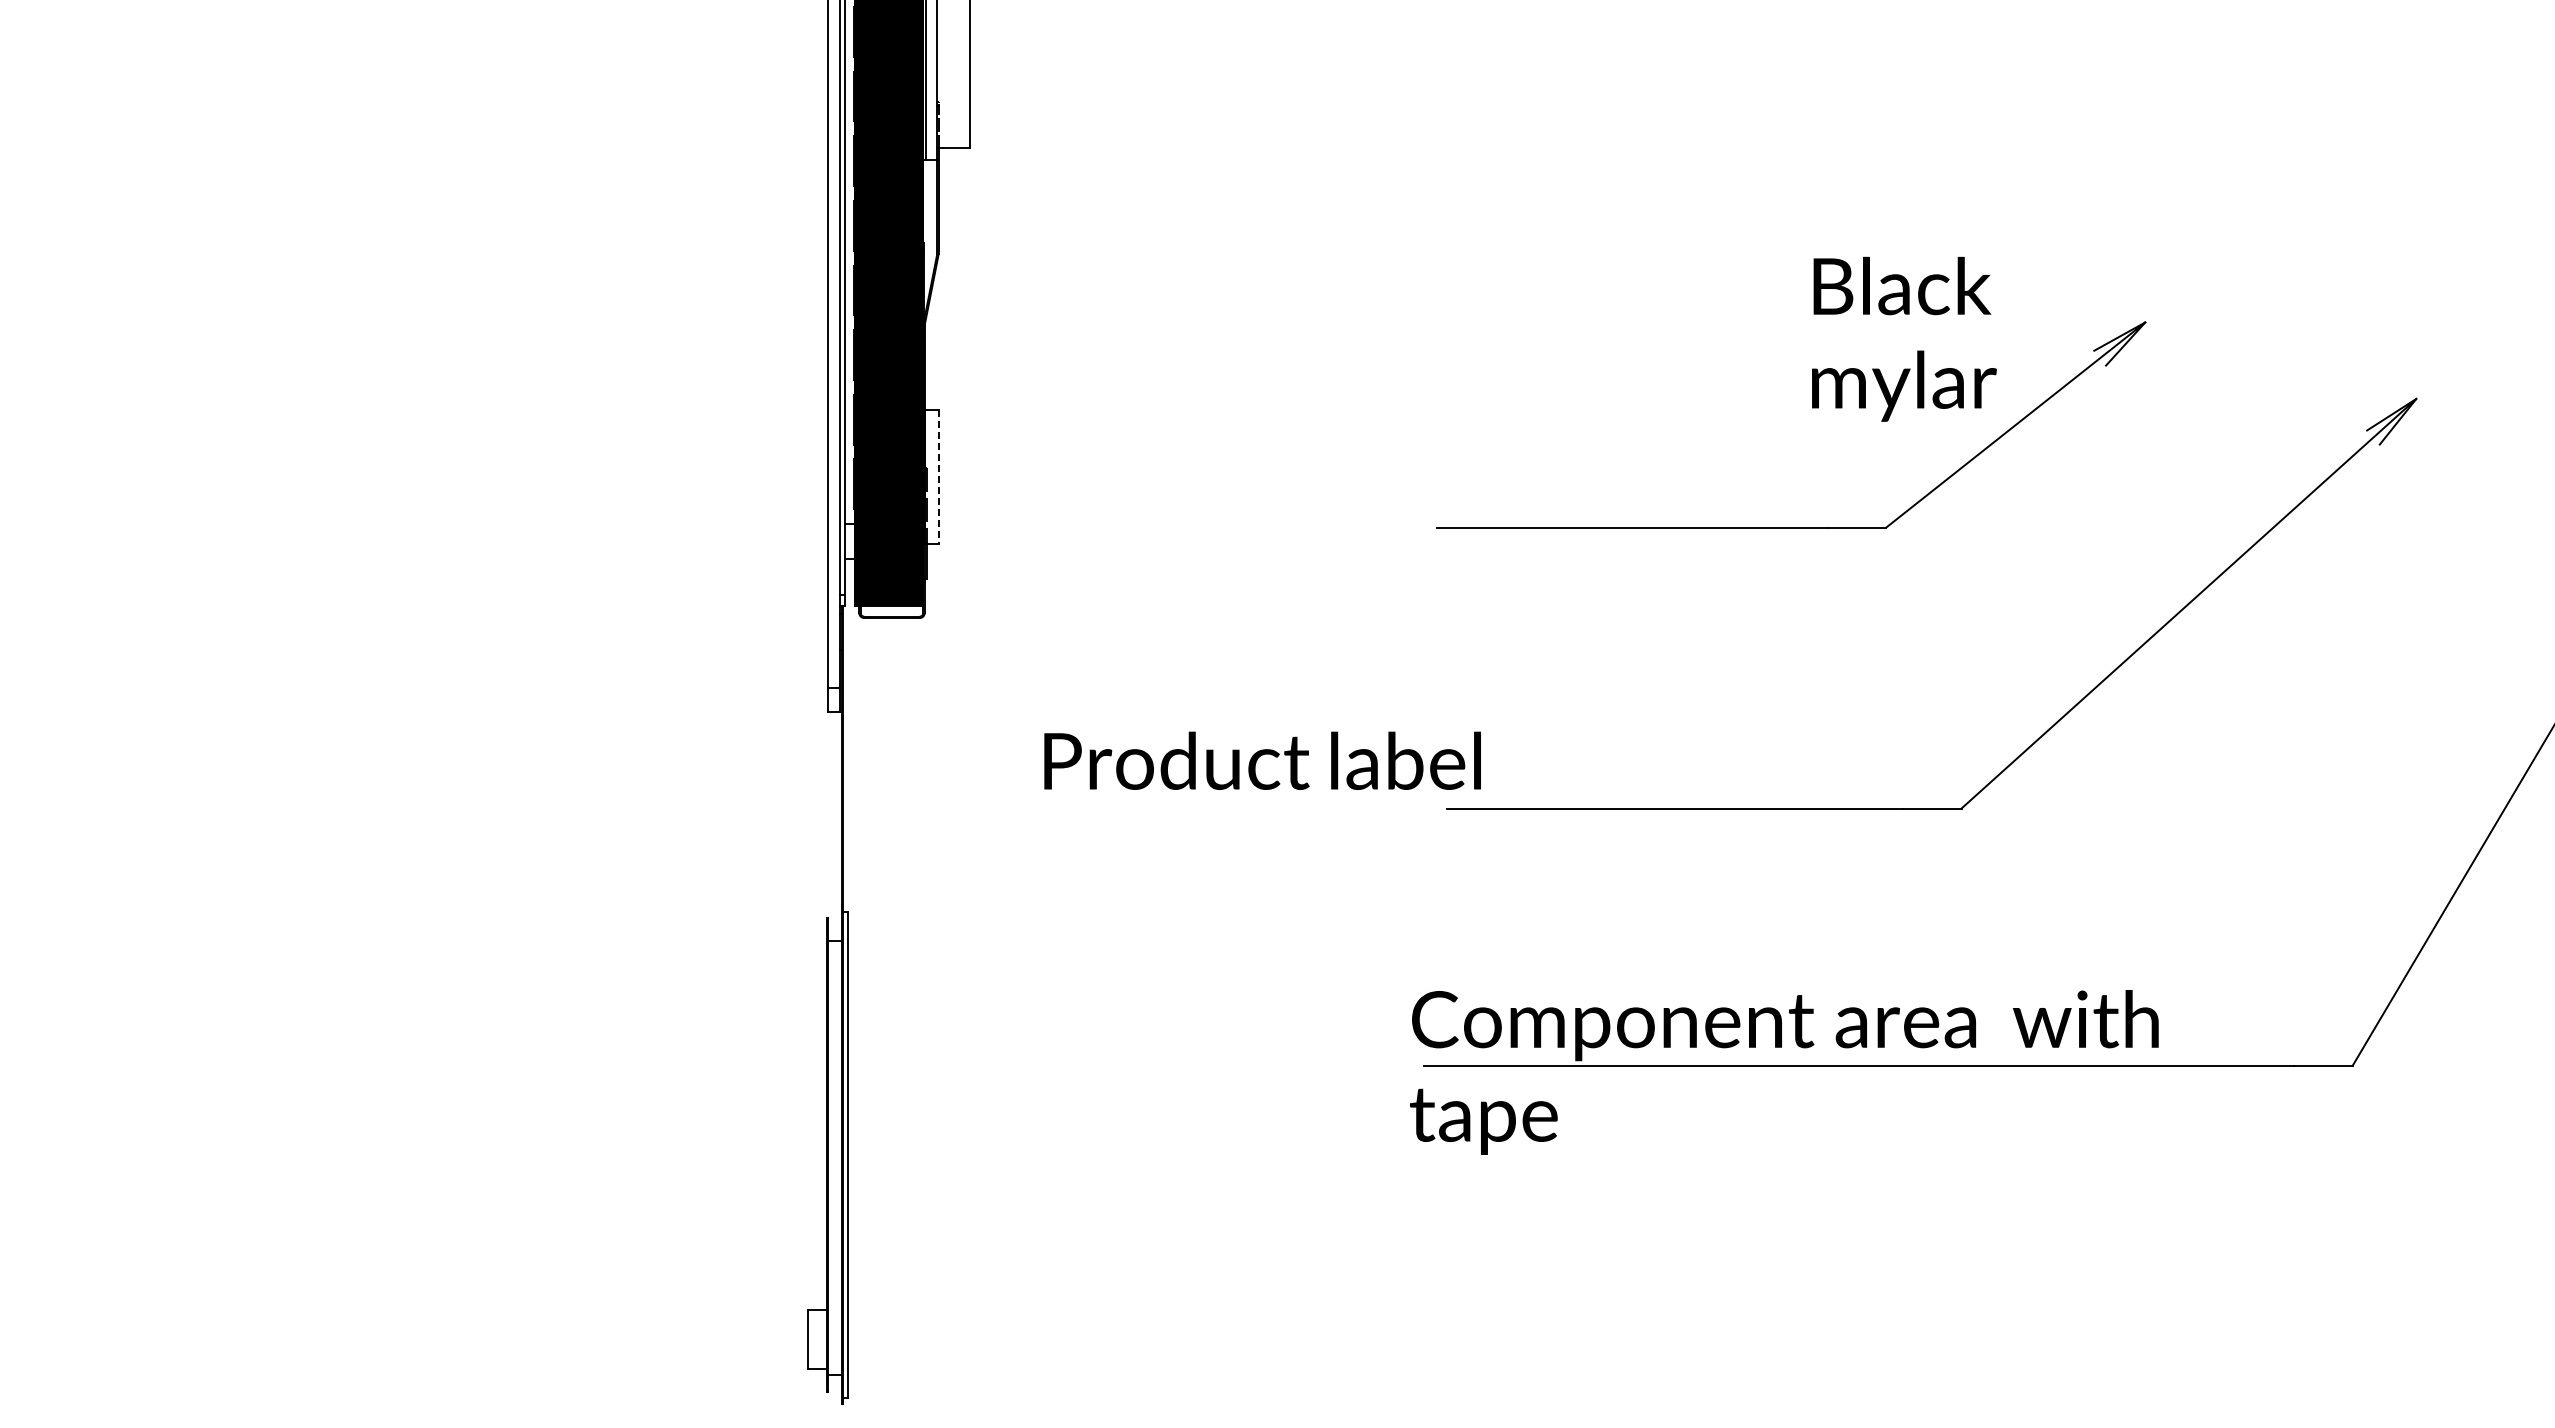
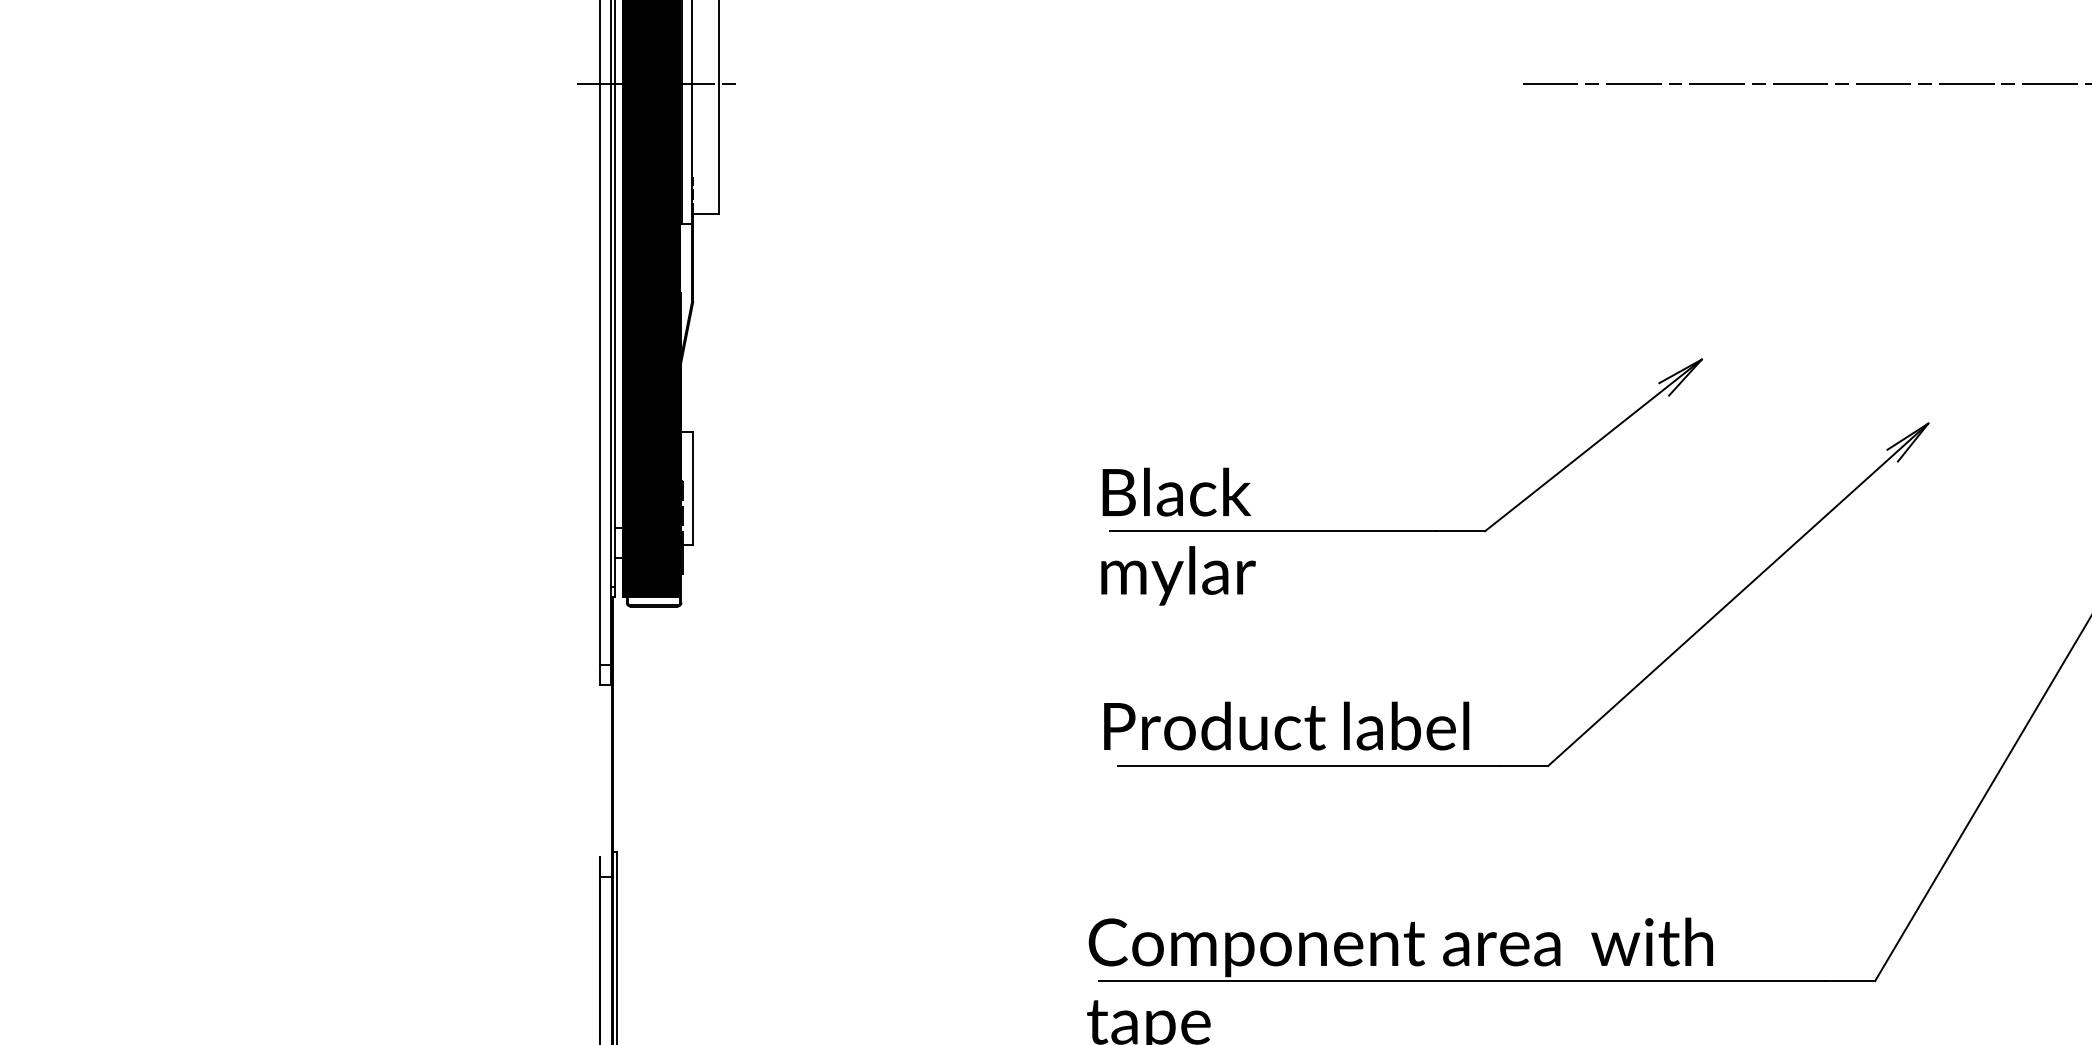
text: (1904, 338) -> (1178, 536), moved
line: (938, 477) -> (692, 489), dashed -> solid
text: (1262, 760) -> (1286, 725), moved

